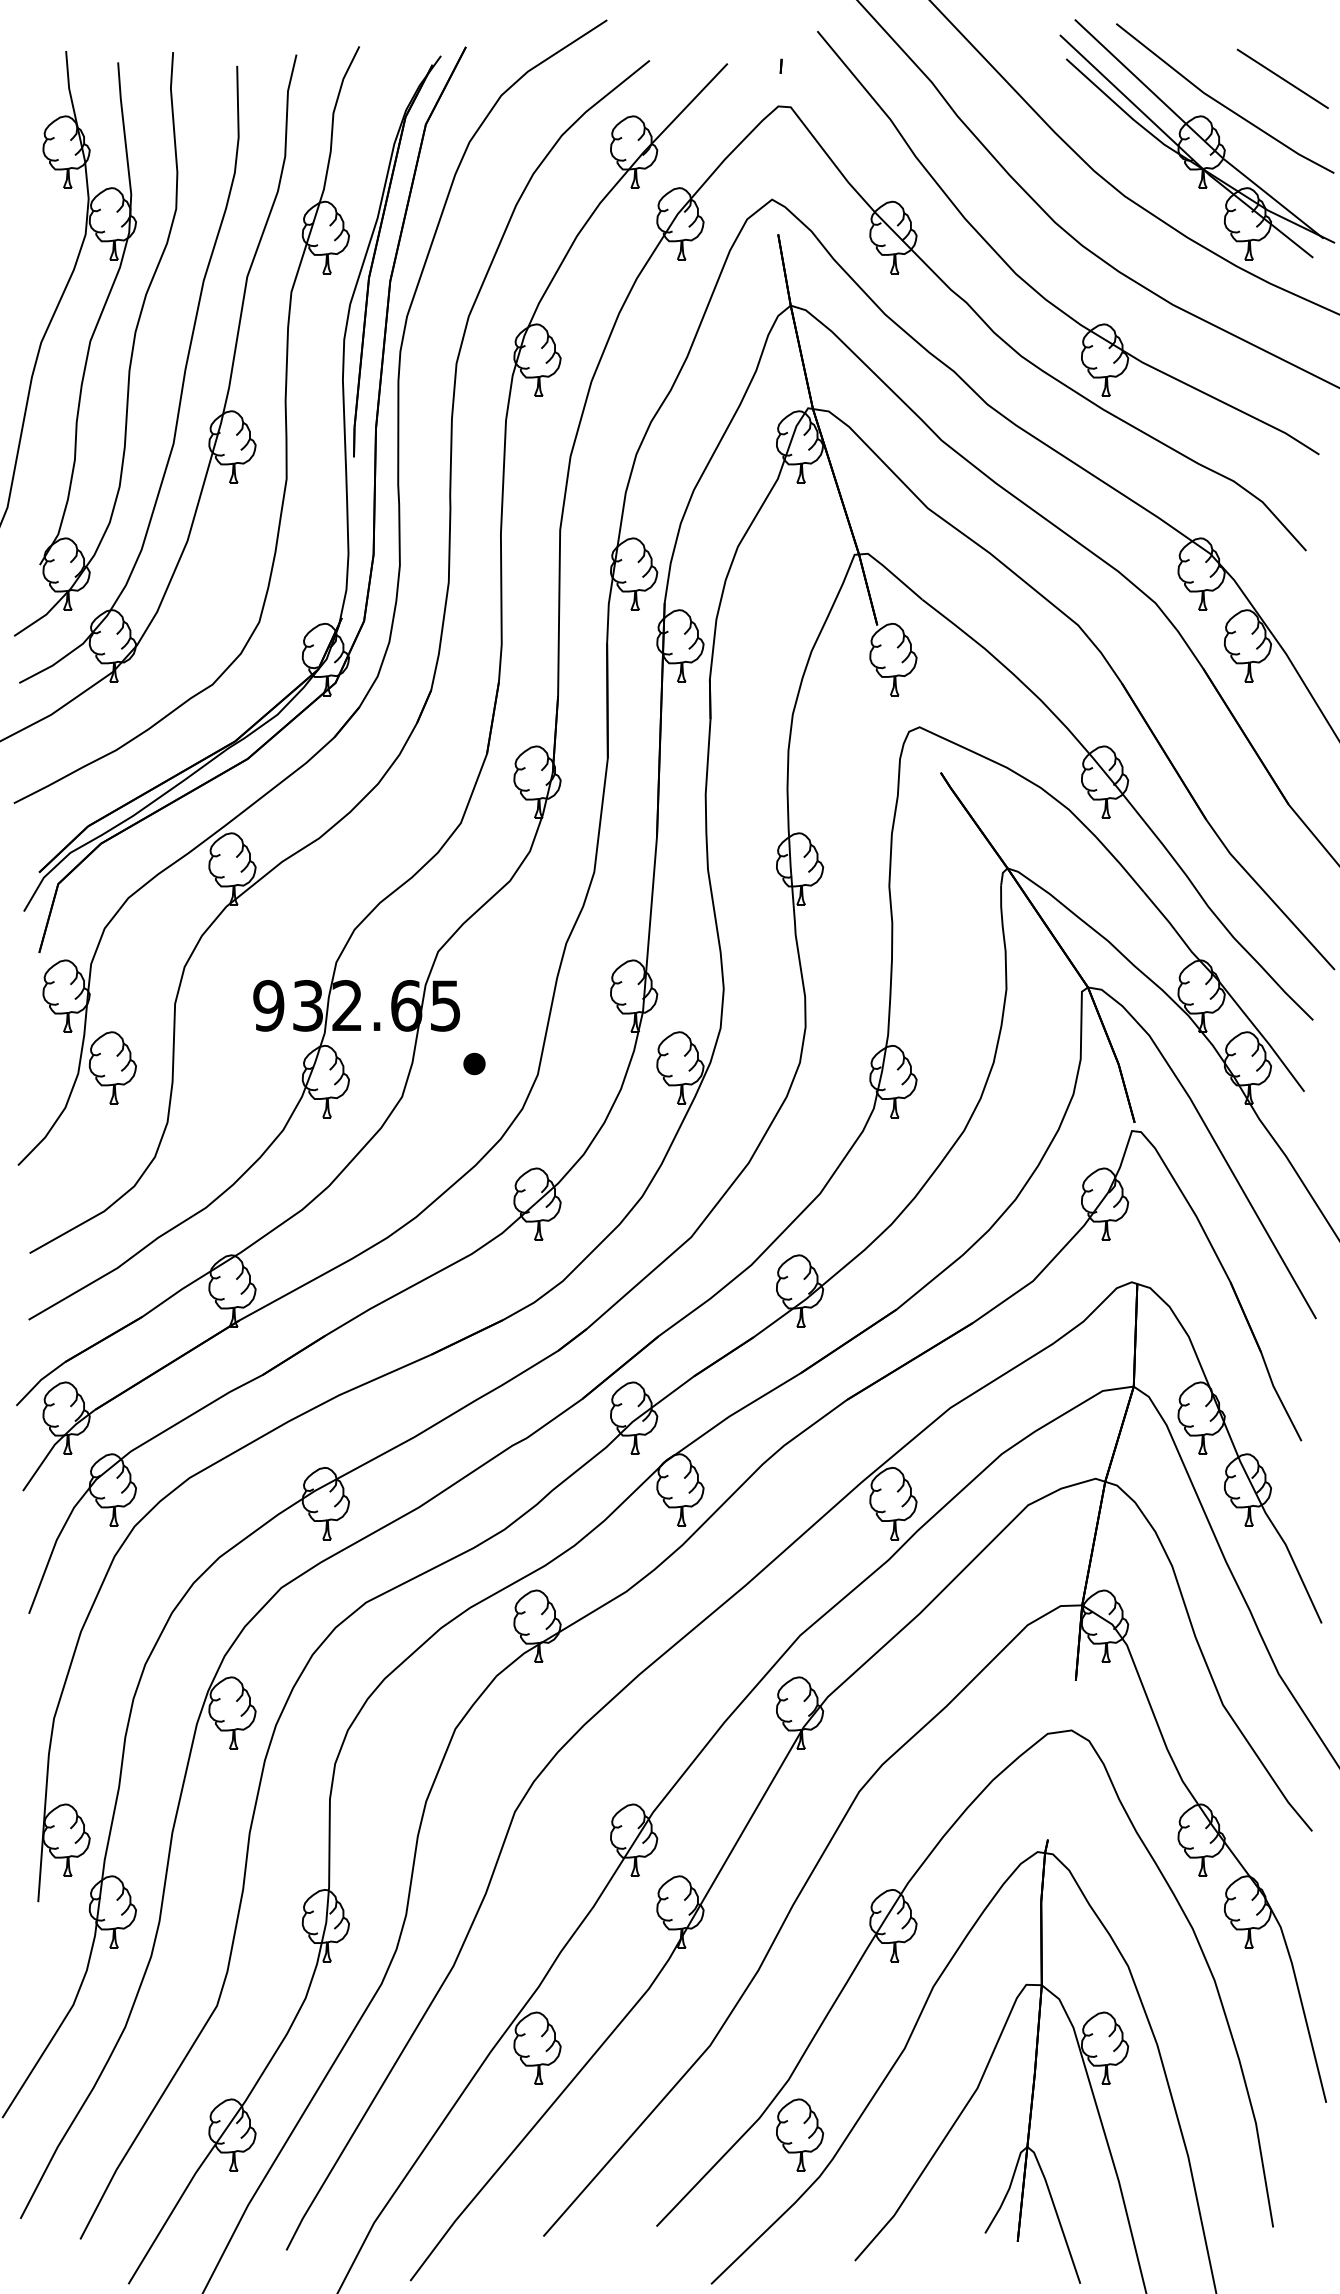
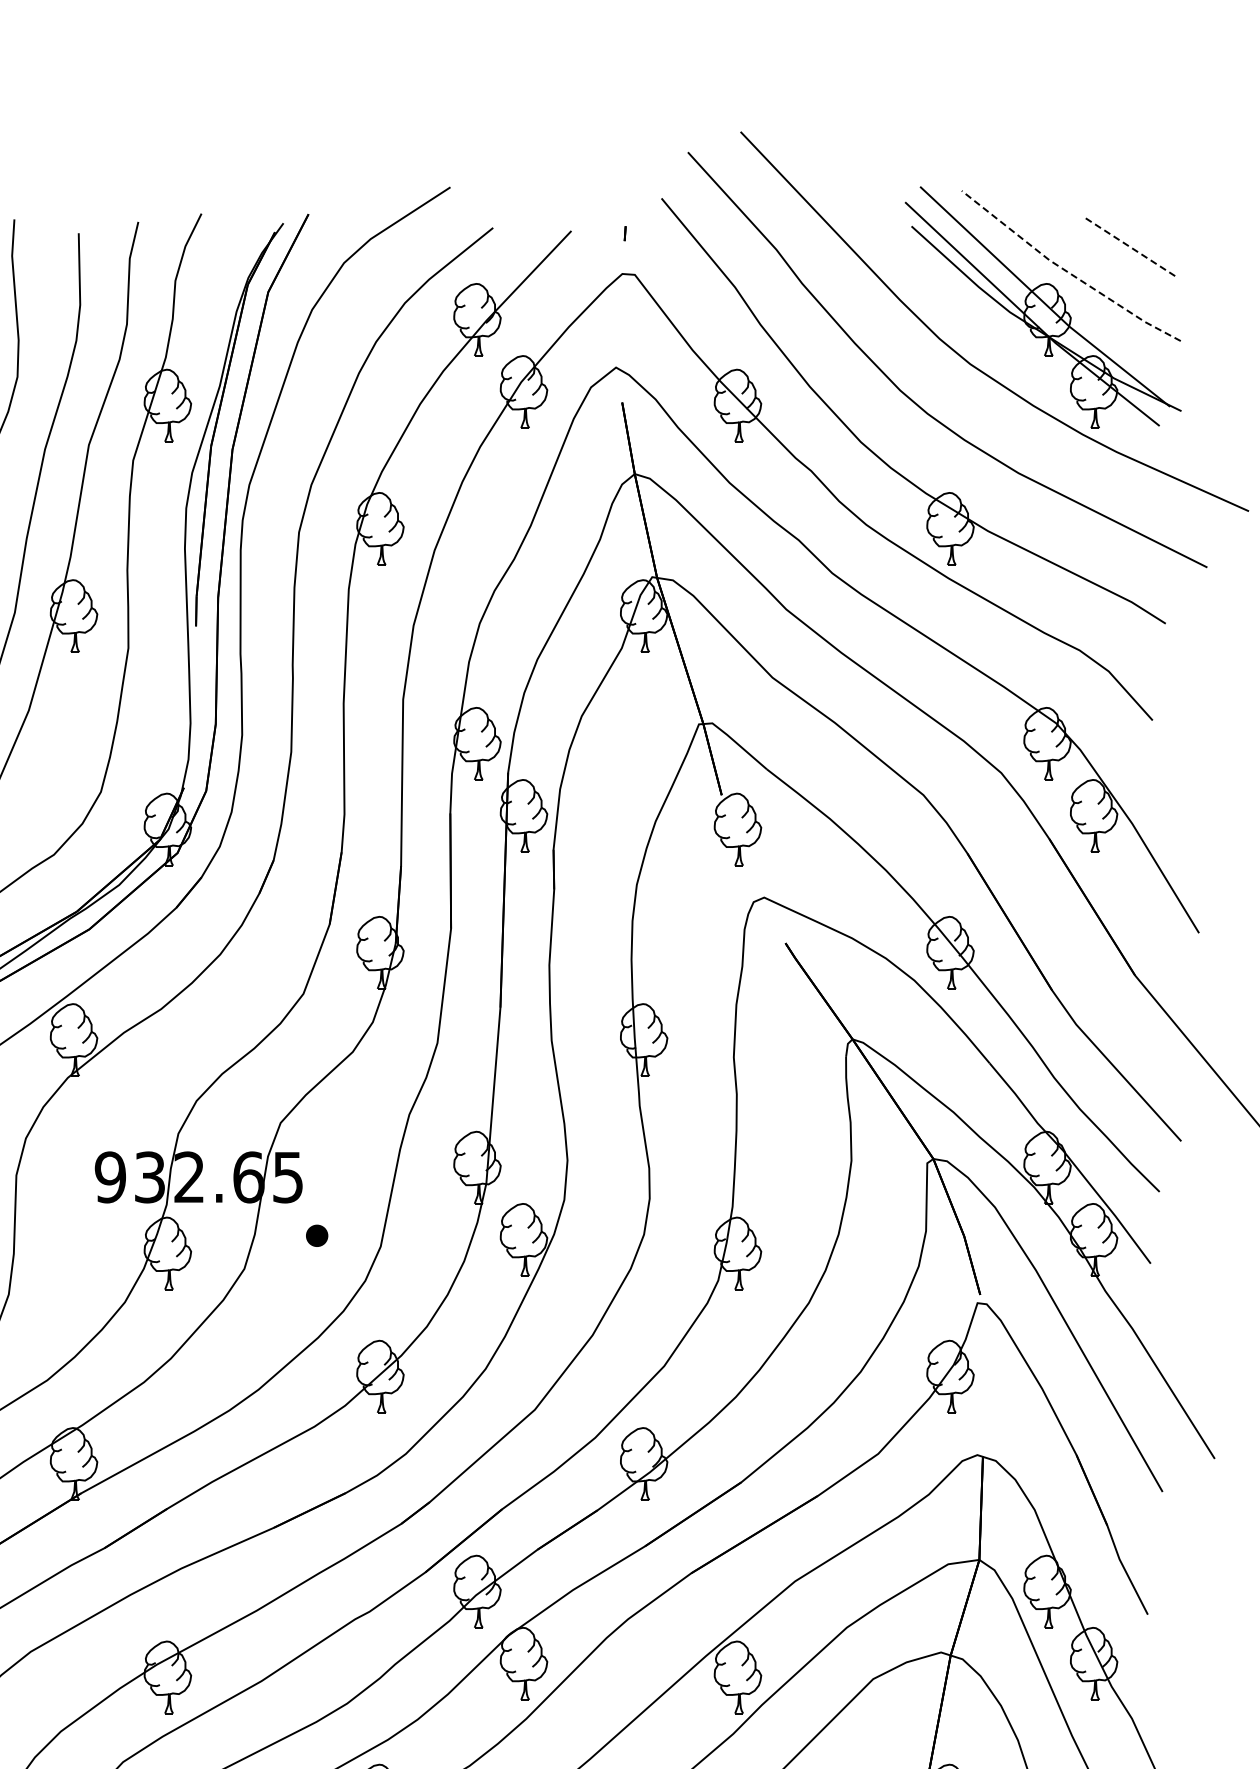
line: (1282, 78) -> (1128, 245), solid -> dashed
line: (1221, 104) -> (1067, 272), solid -> dashed

